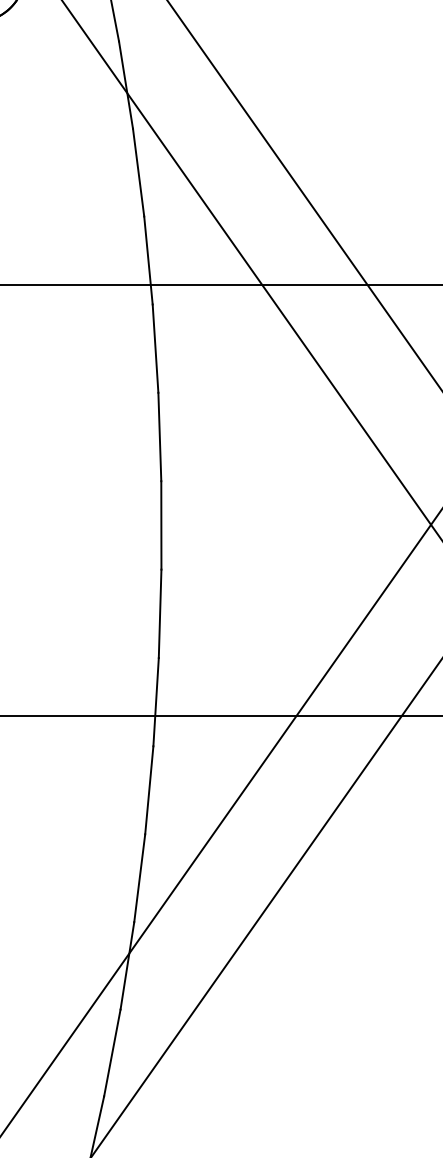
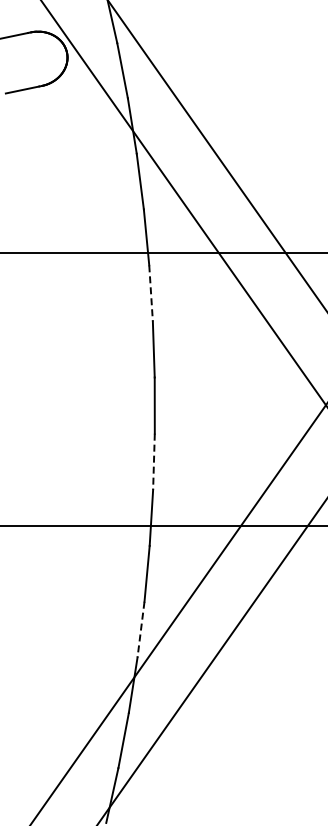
line: (156, 348) -> (151, 293), solid -> dashed
line: (159, 615) -> (153, 462), solid -> dashed
line: (138, 879) -> (140, 630), solid -> dashed

